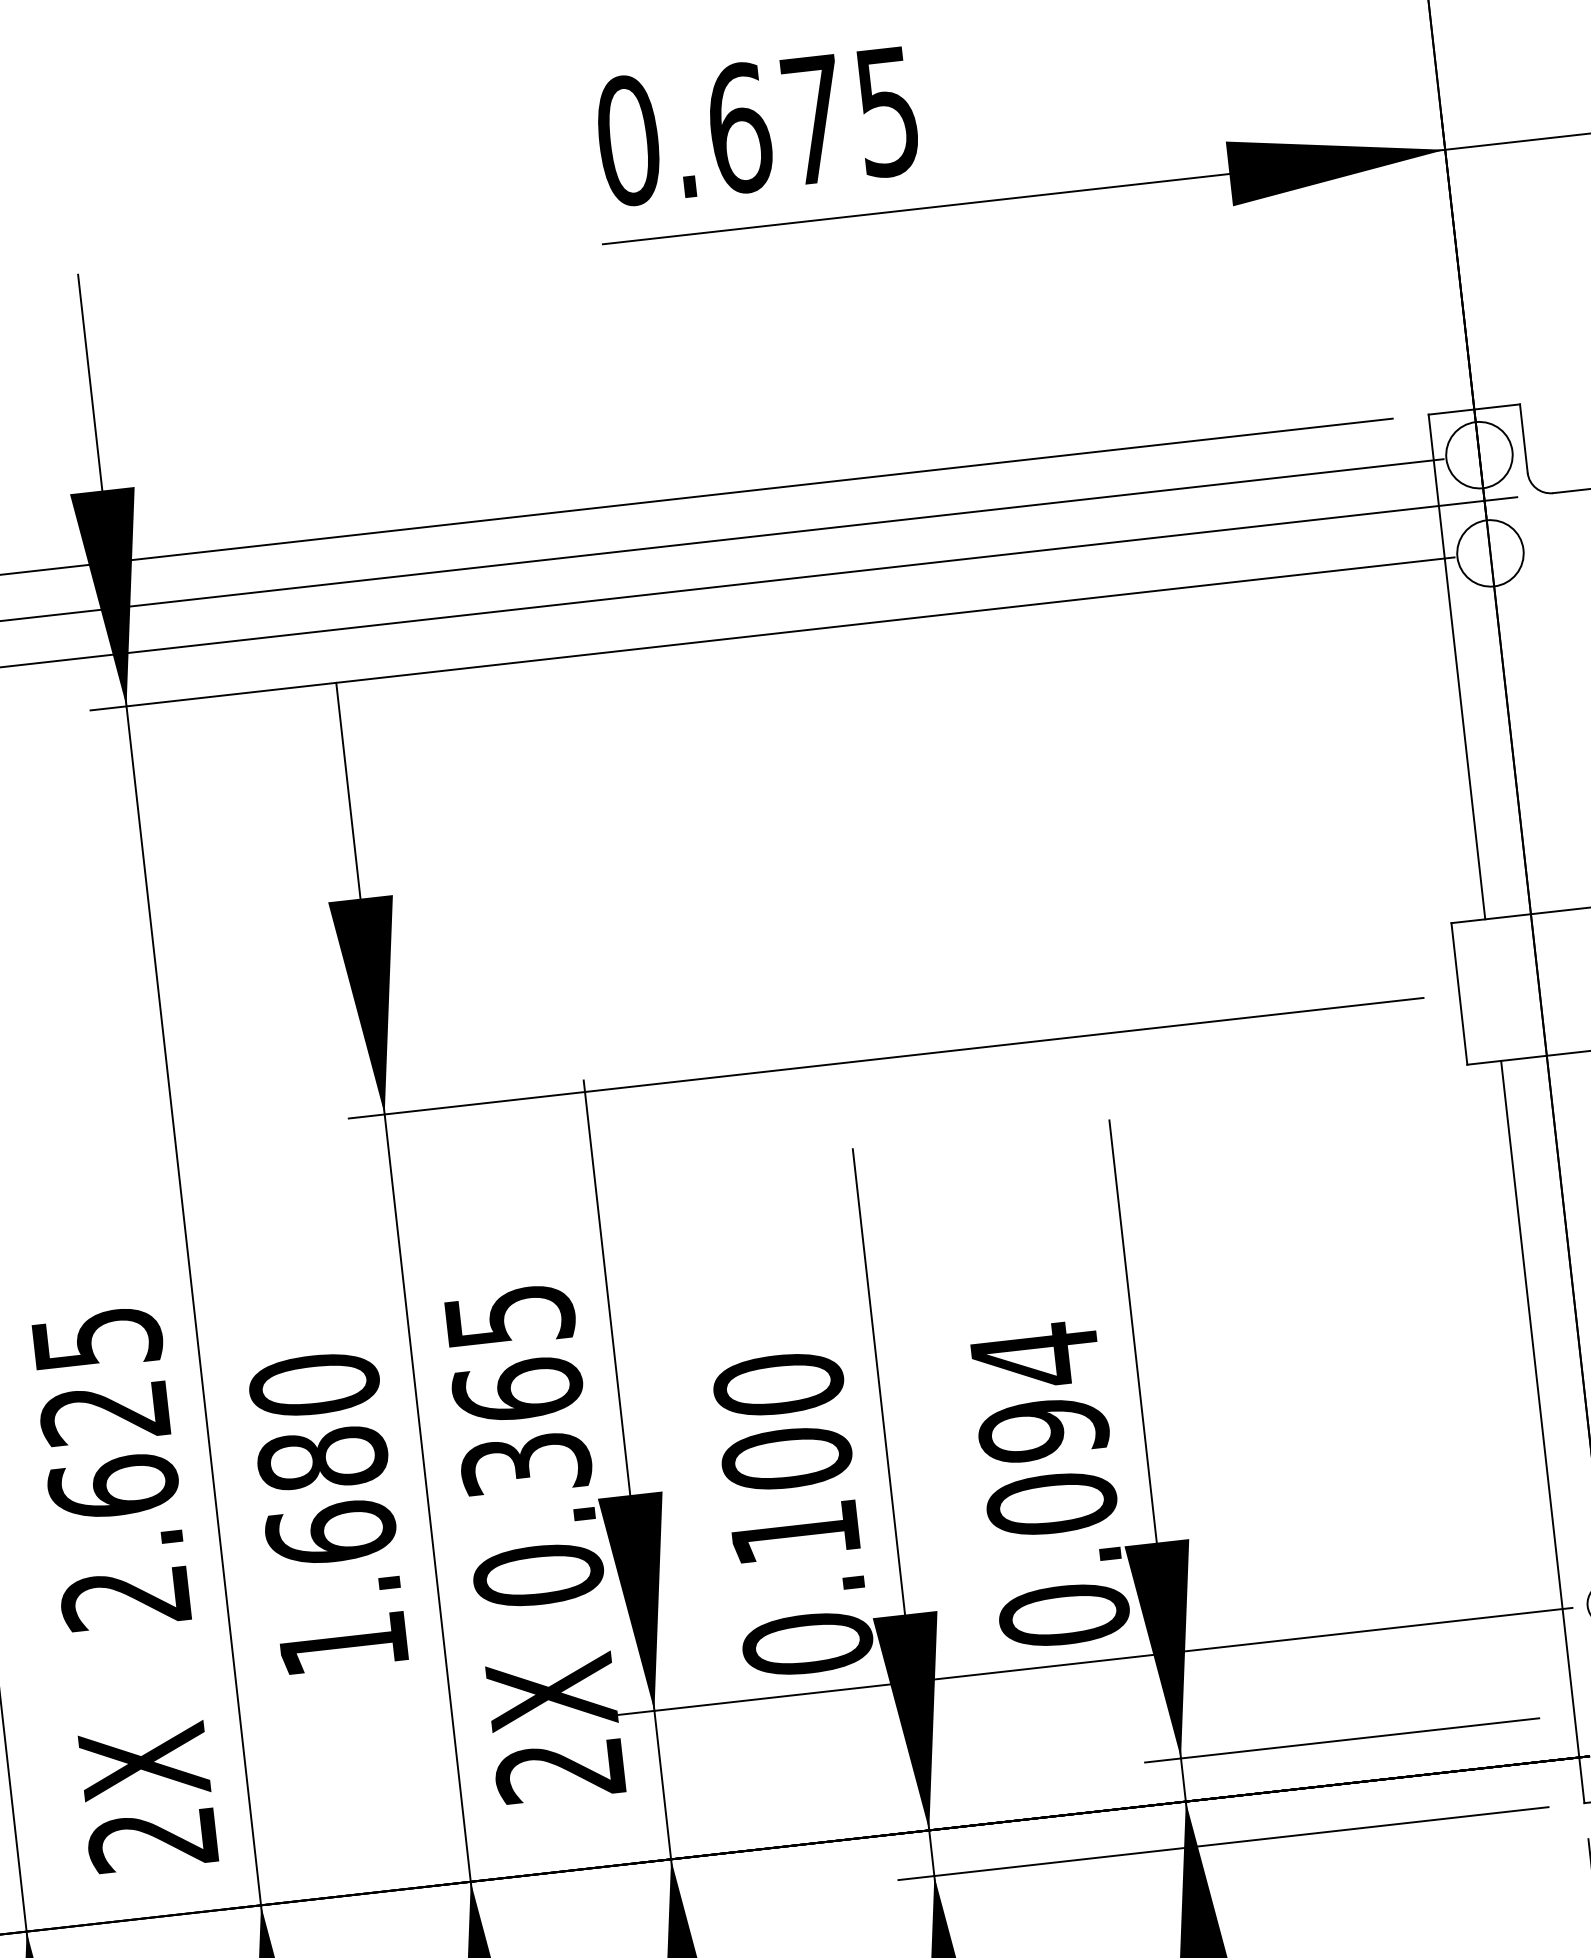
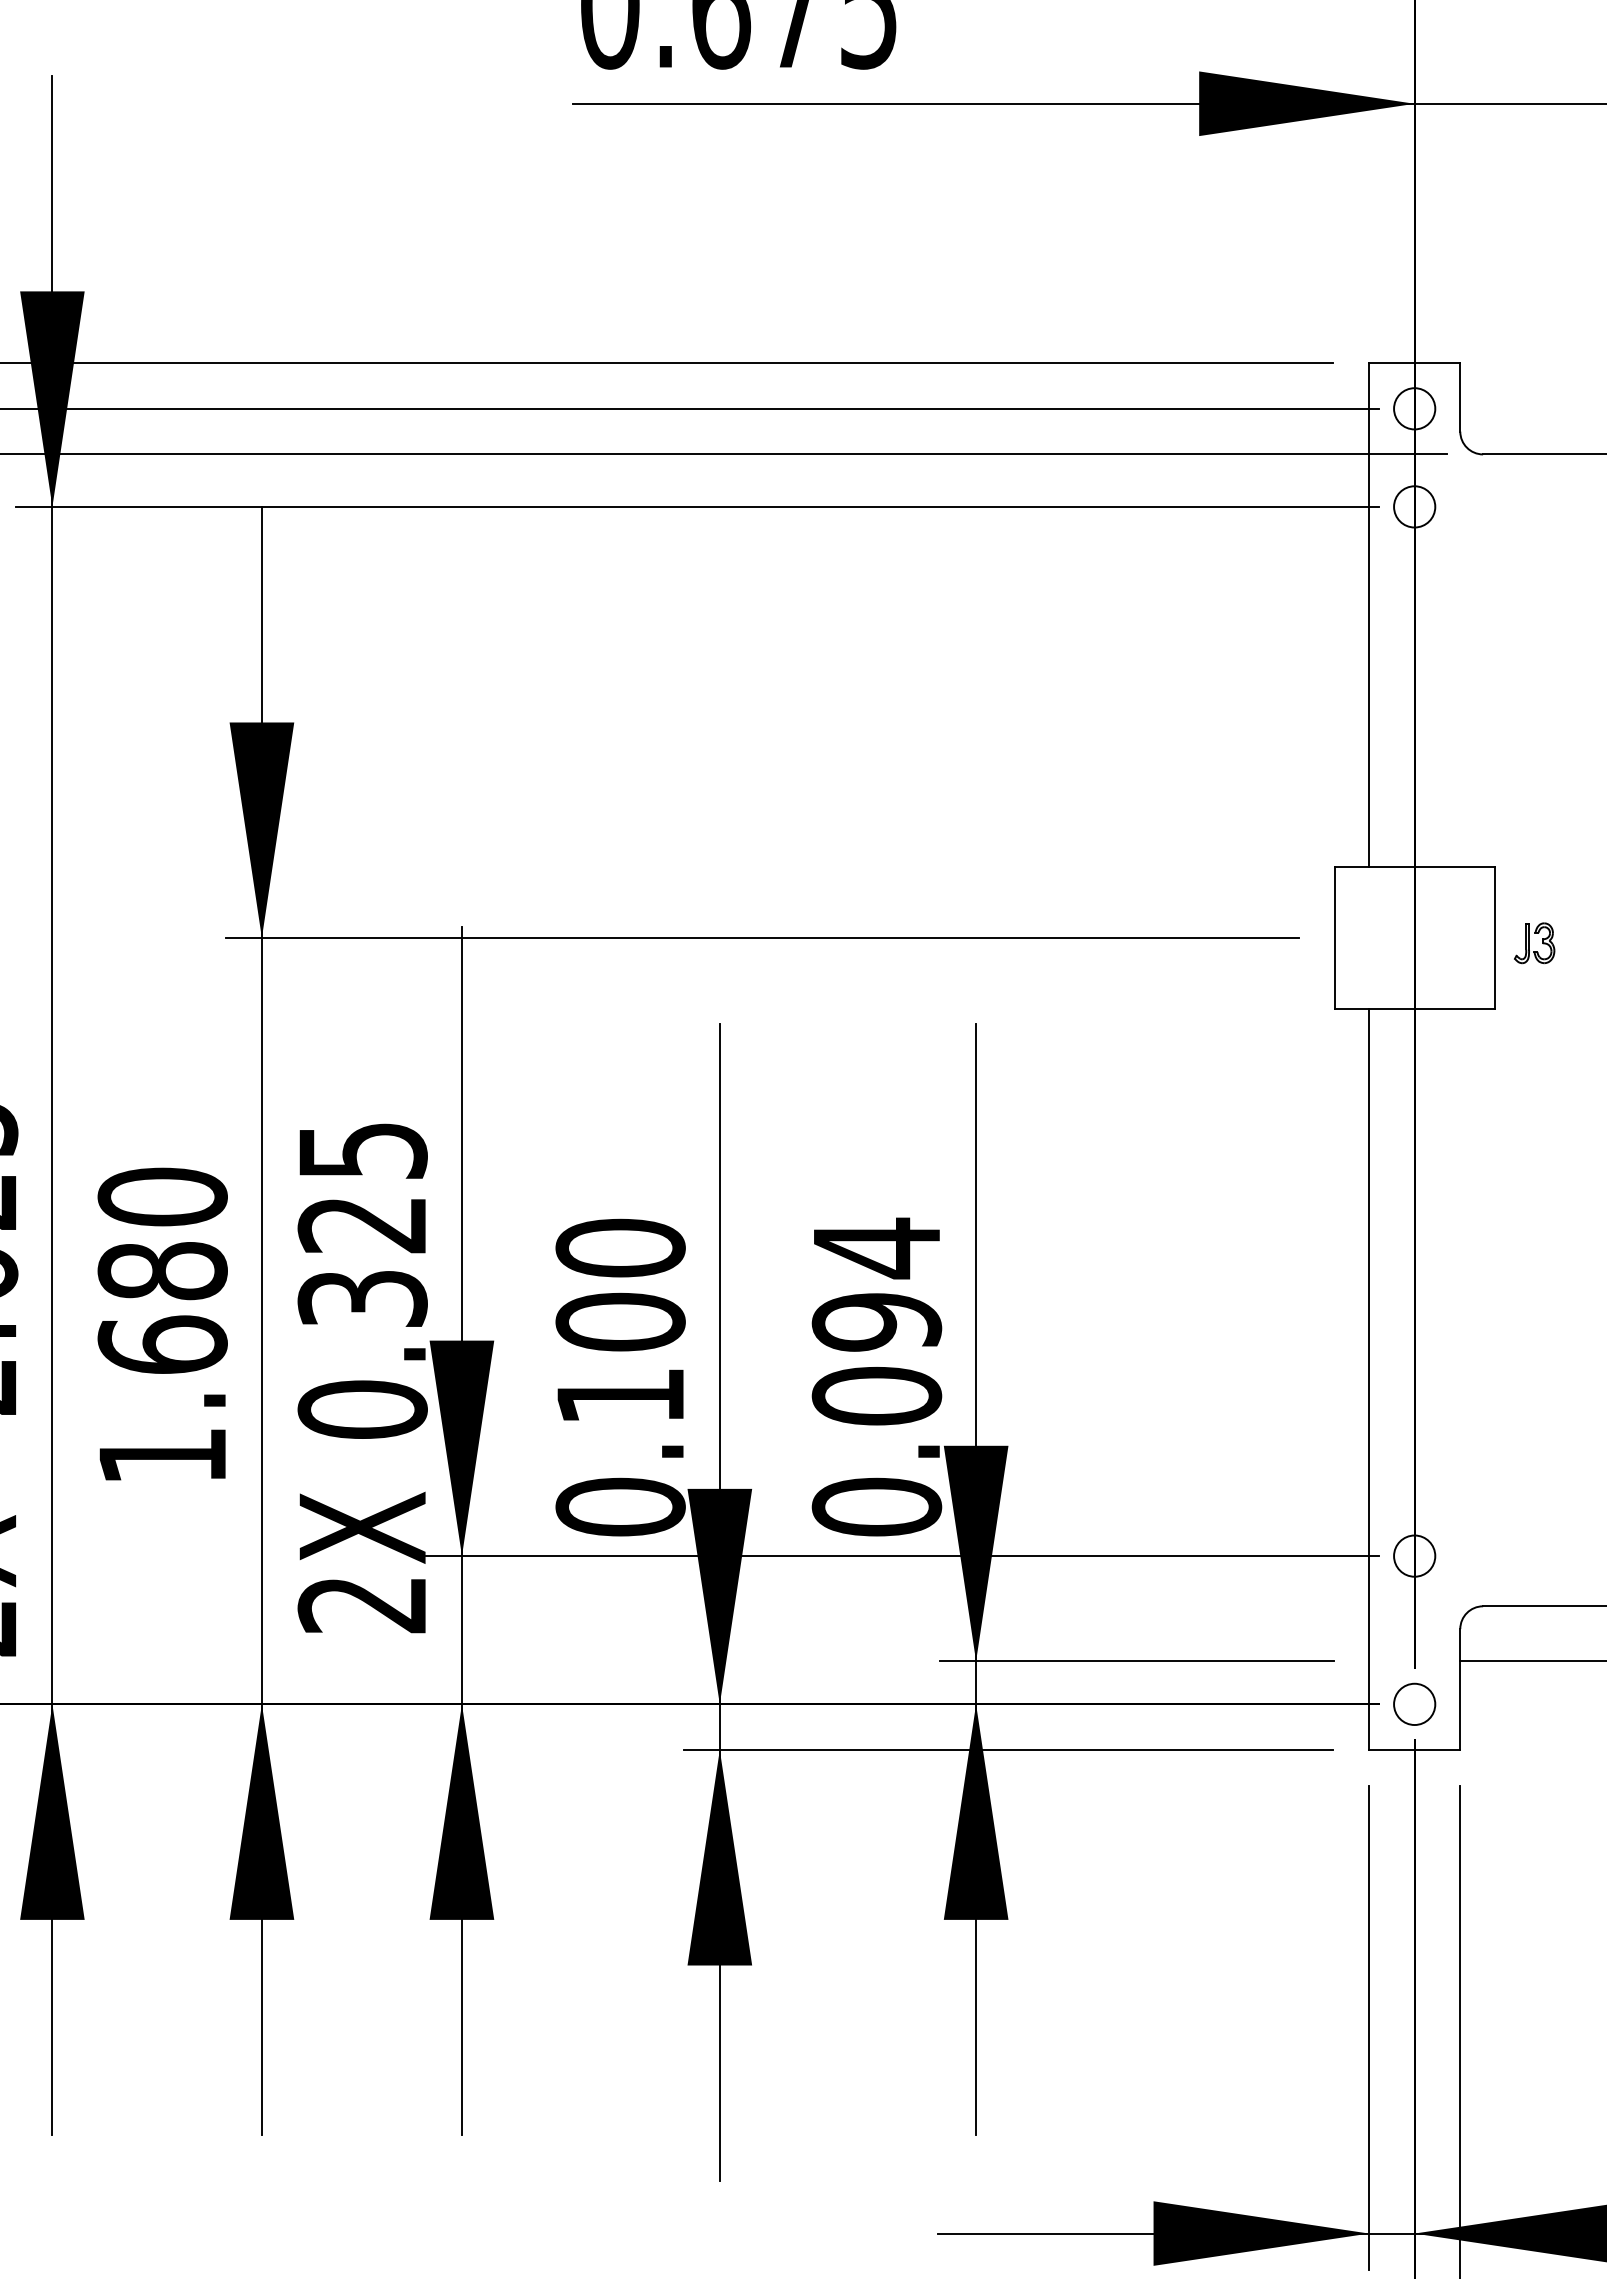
circle: (1479, 454) -> (1414, 408), size x0.62
circle: (1490, 553) -> (1414, 506), size x0.62
text: (517, 1390) -> (362, 1224), 0.365 -> 0.325

